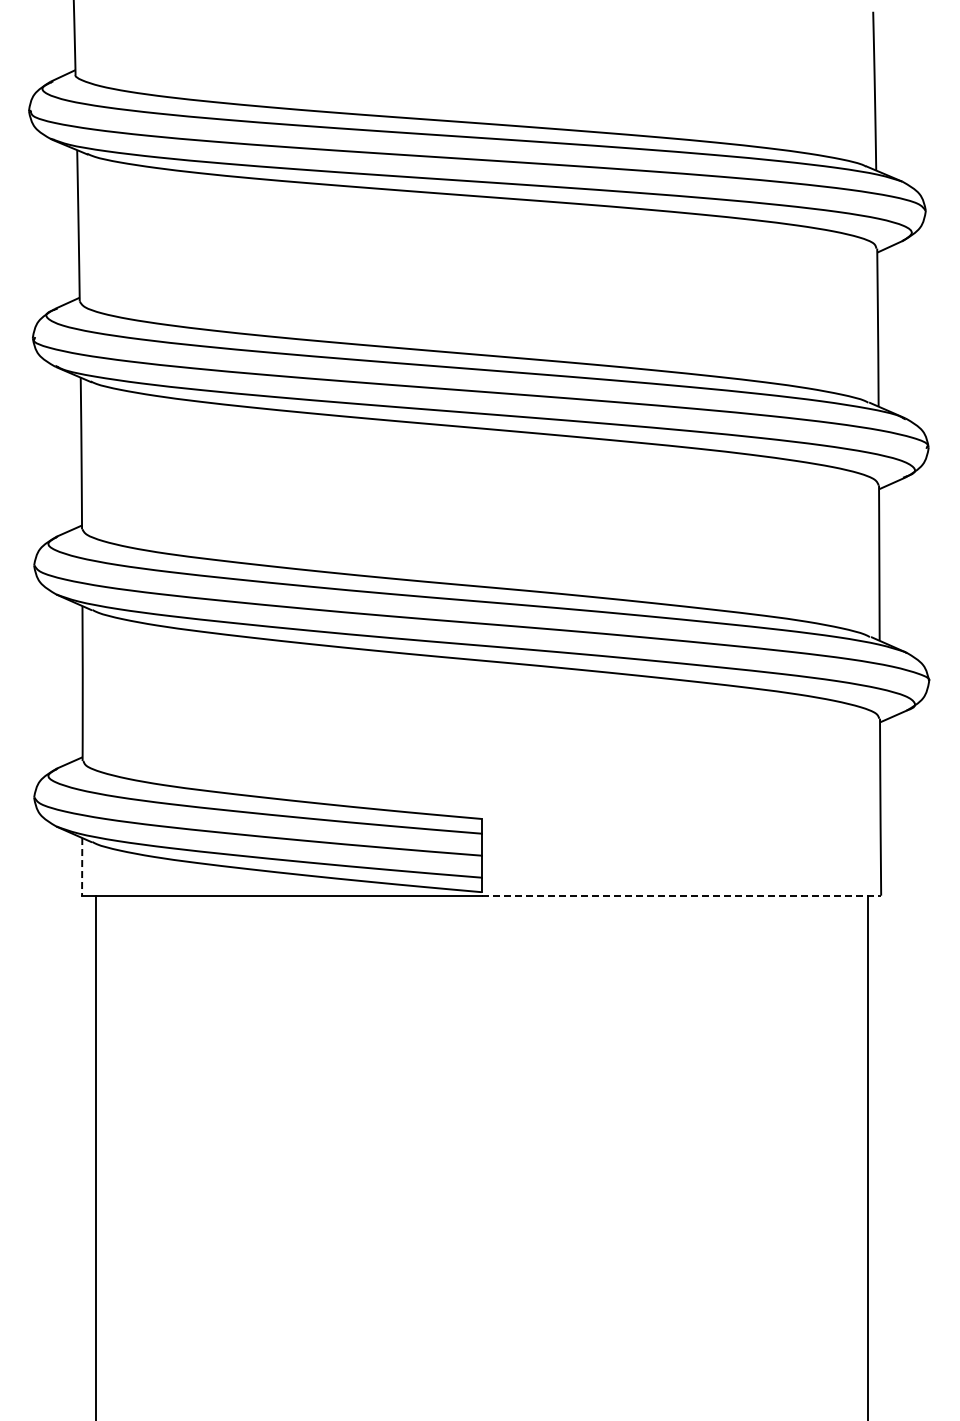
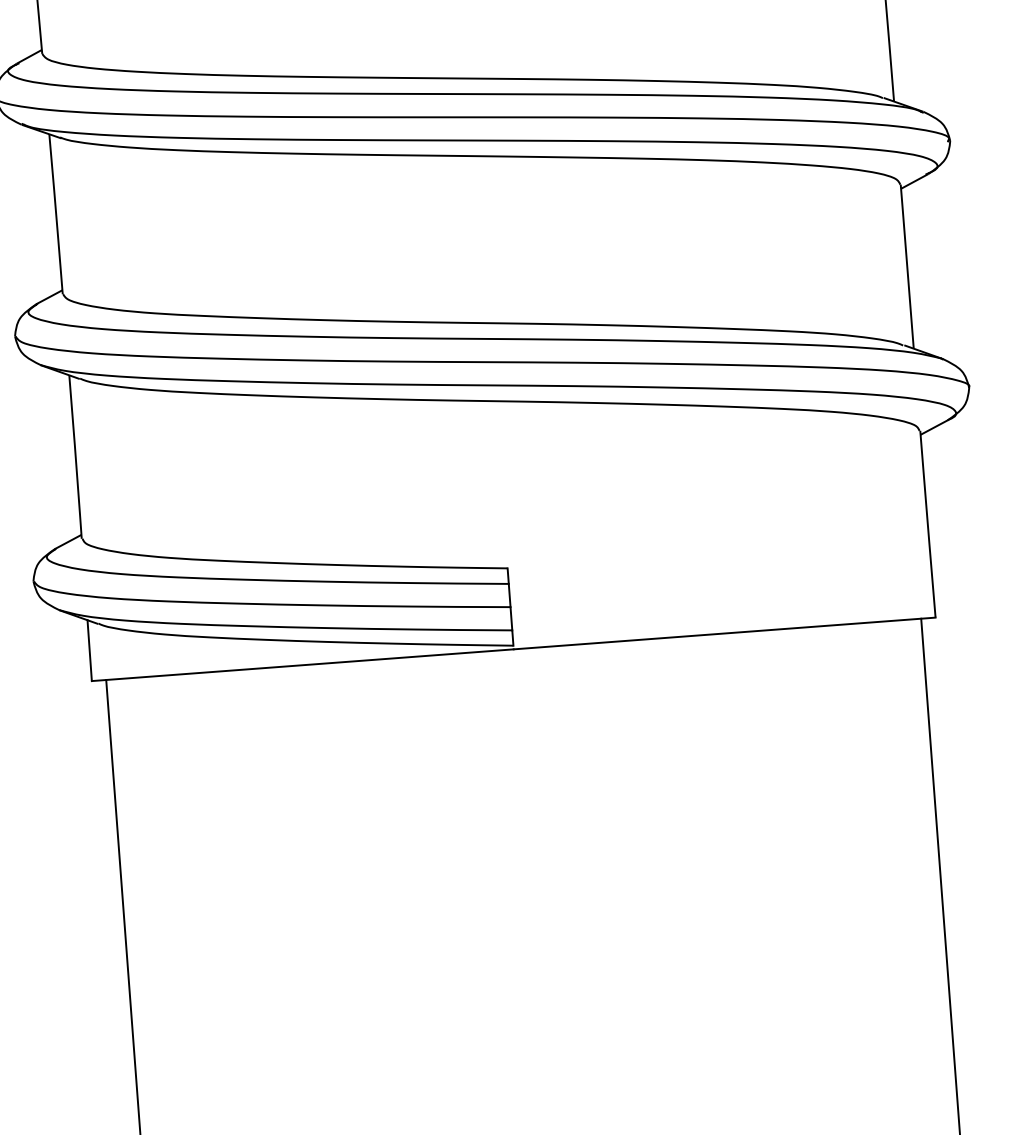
line: (82, 866) -> (90, 650), dashed -> solid
line: (681, 895) -> (724, 633), dashed -> solid

